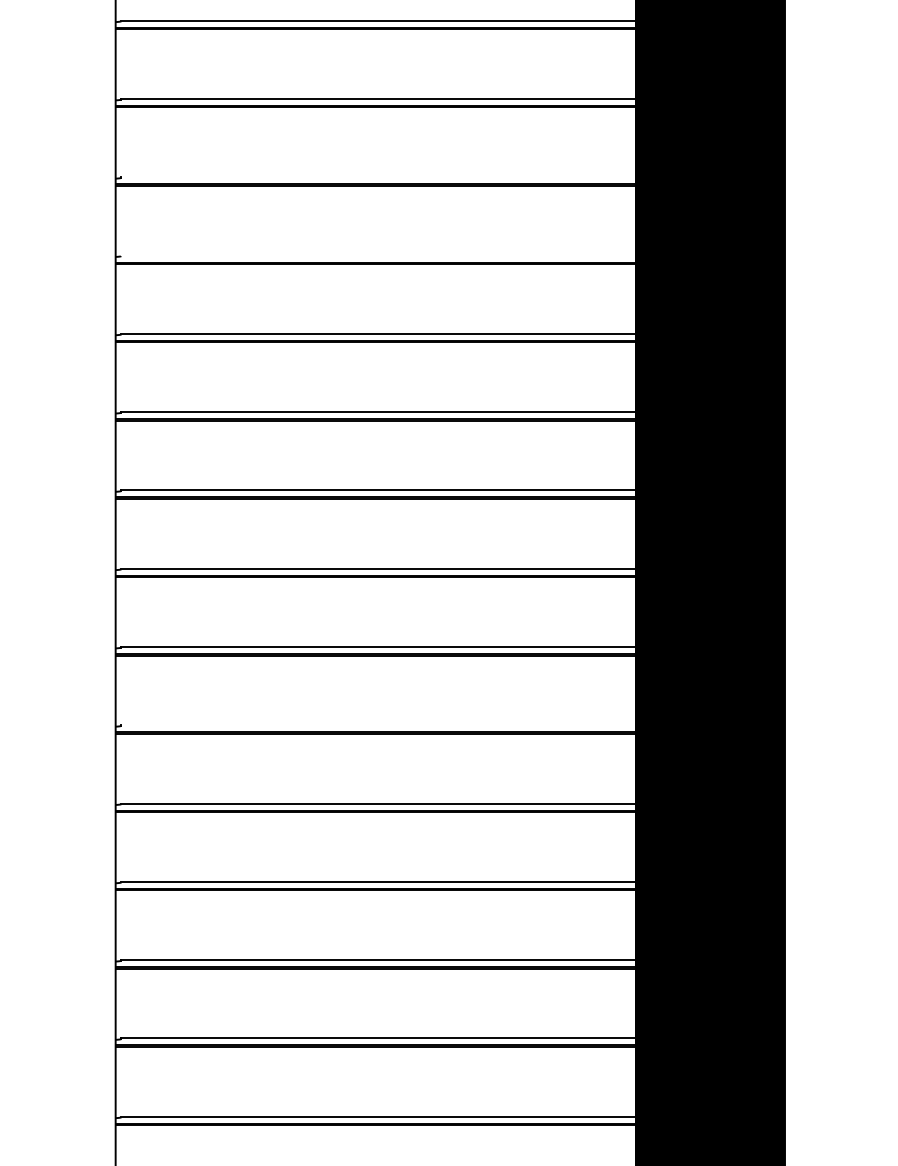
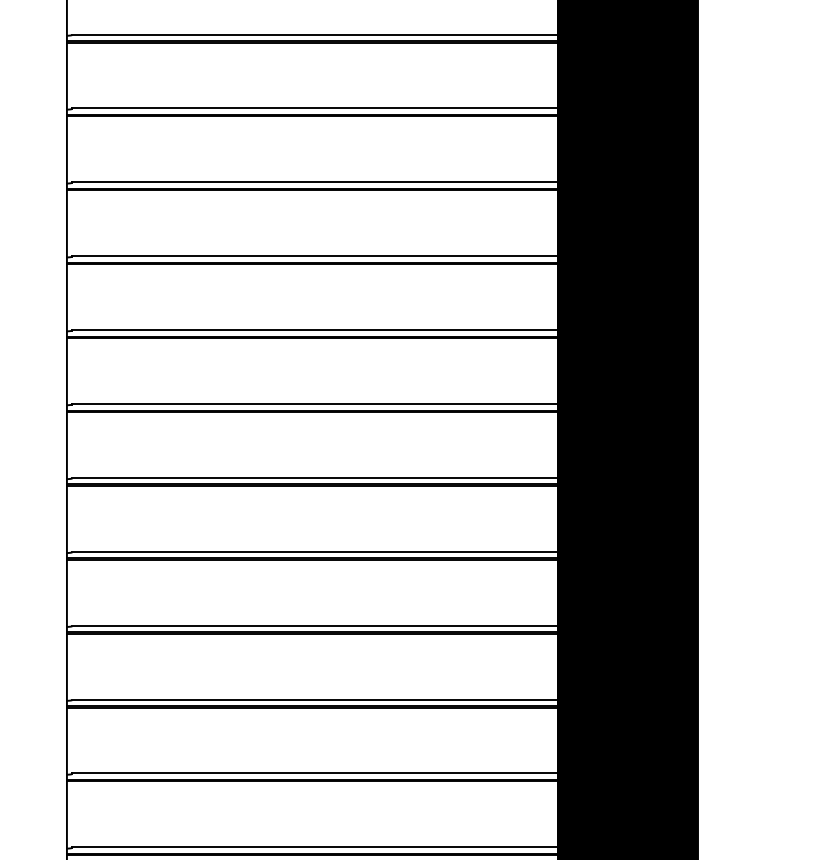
line: (378, 177) -> (315, 108), added
line: (378, 255) -> (315, 182), added
line: (378, 725) -> (315, 625), added

